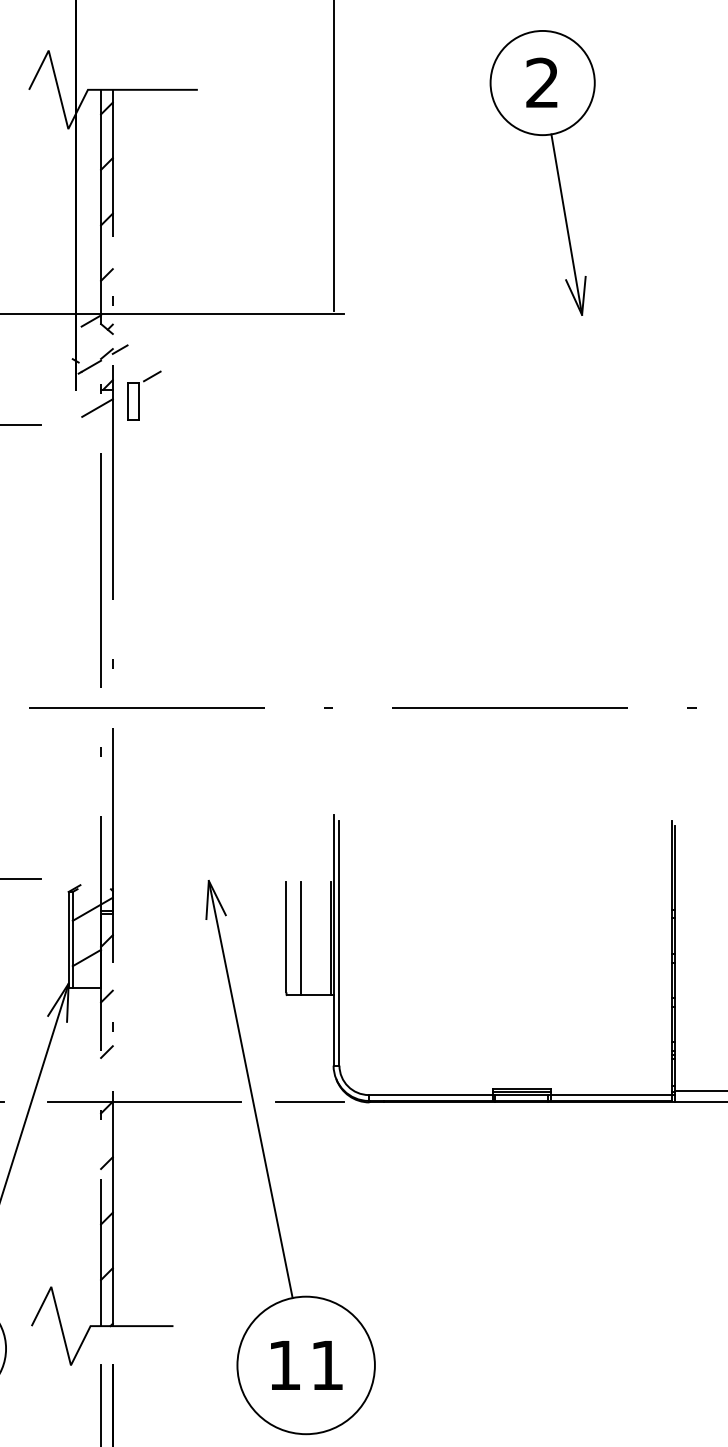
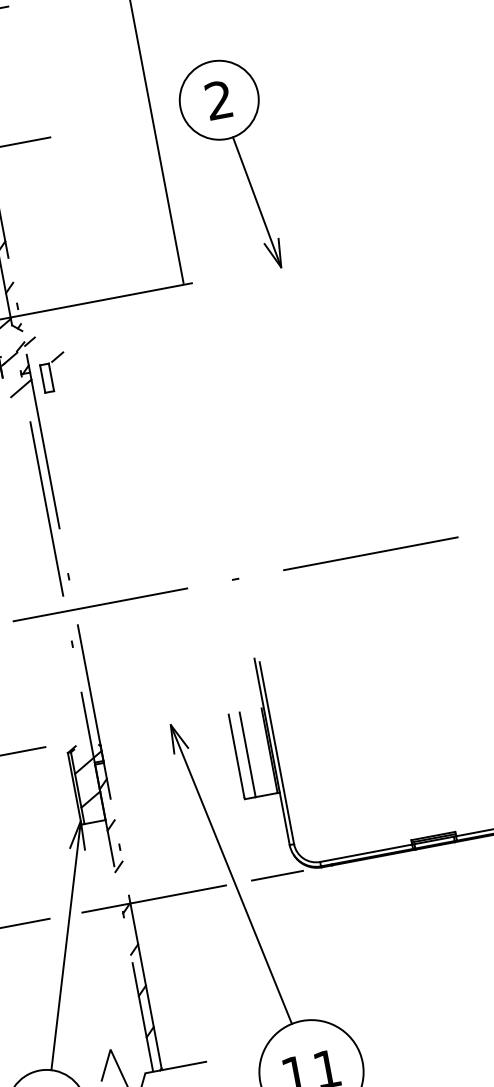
part: (556, 171) -> (242, 164), moved

